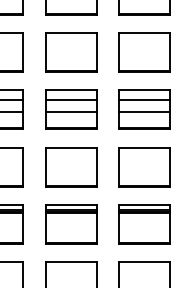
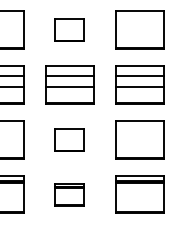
part: (71, 52) -> (69, 30), size x0.6
part: (71, 167) -> (69, 140), size x0.6
part: (71, 224) -> (69, 194), size x0.6

